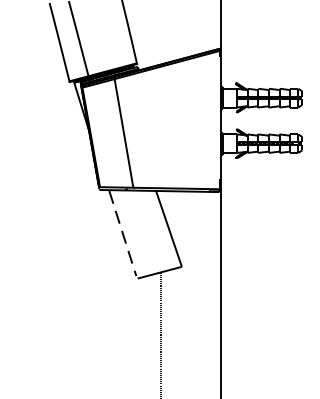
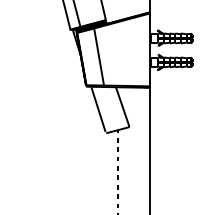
line: (122, 235) -> (98, 110), dashed -> solid

